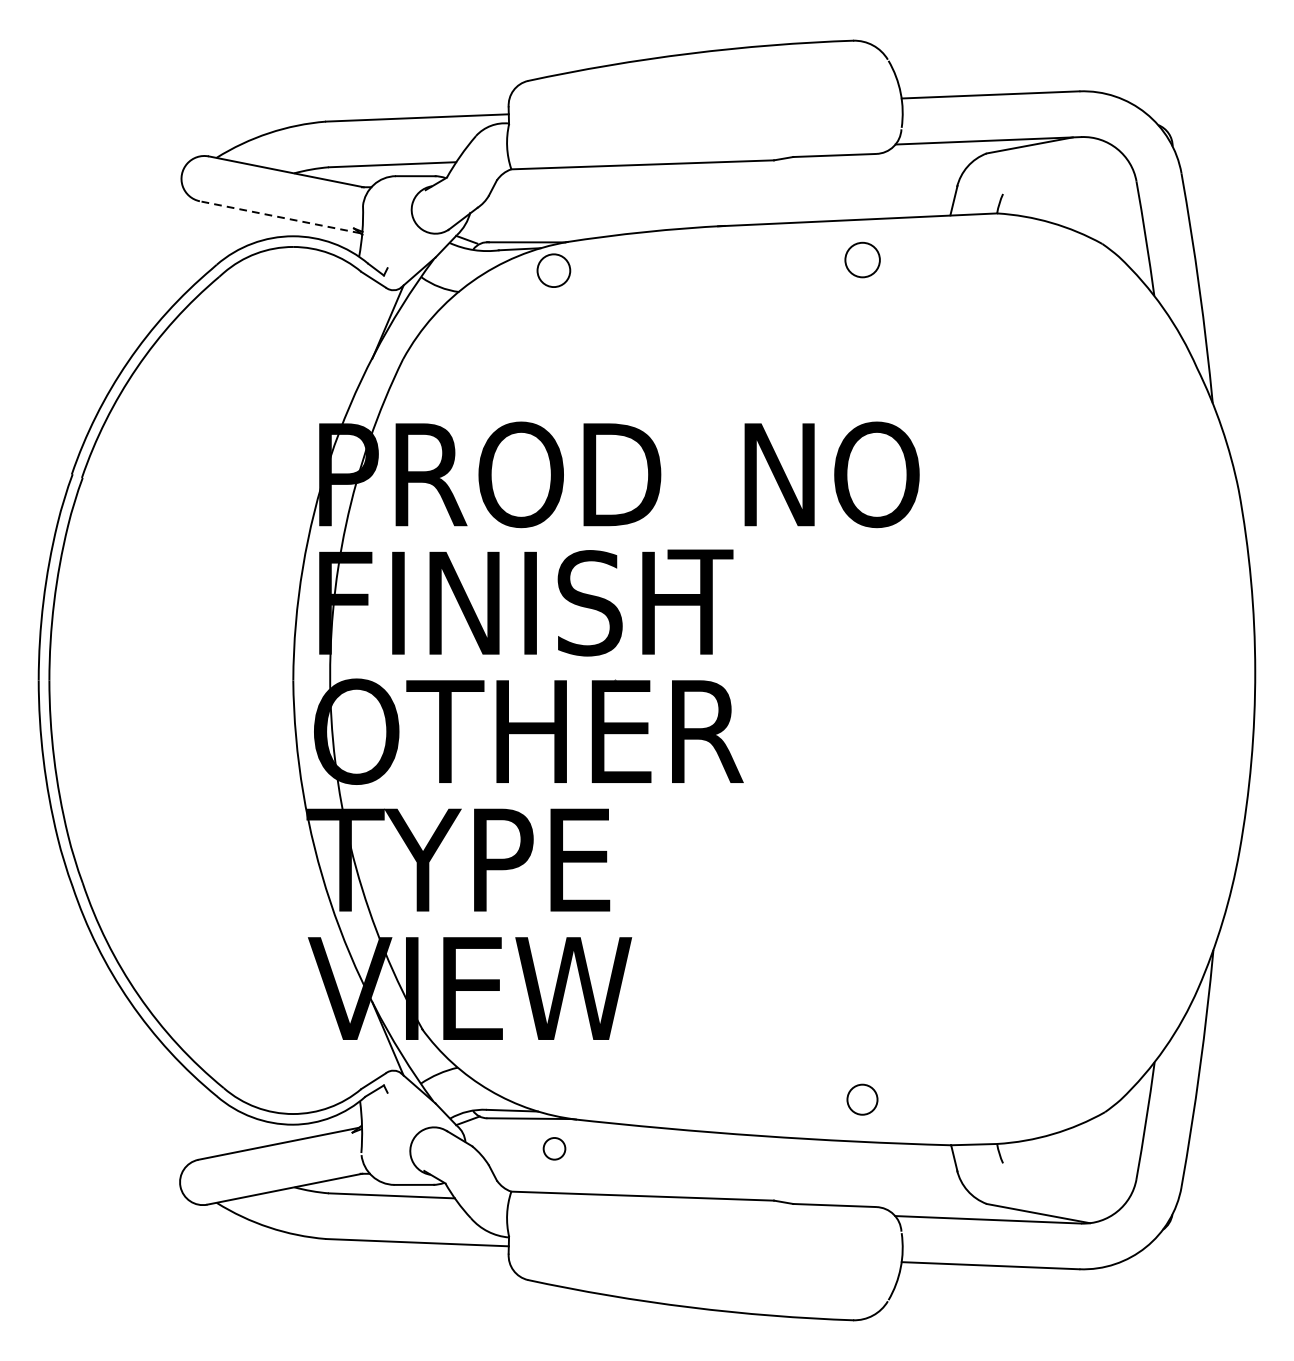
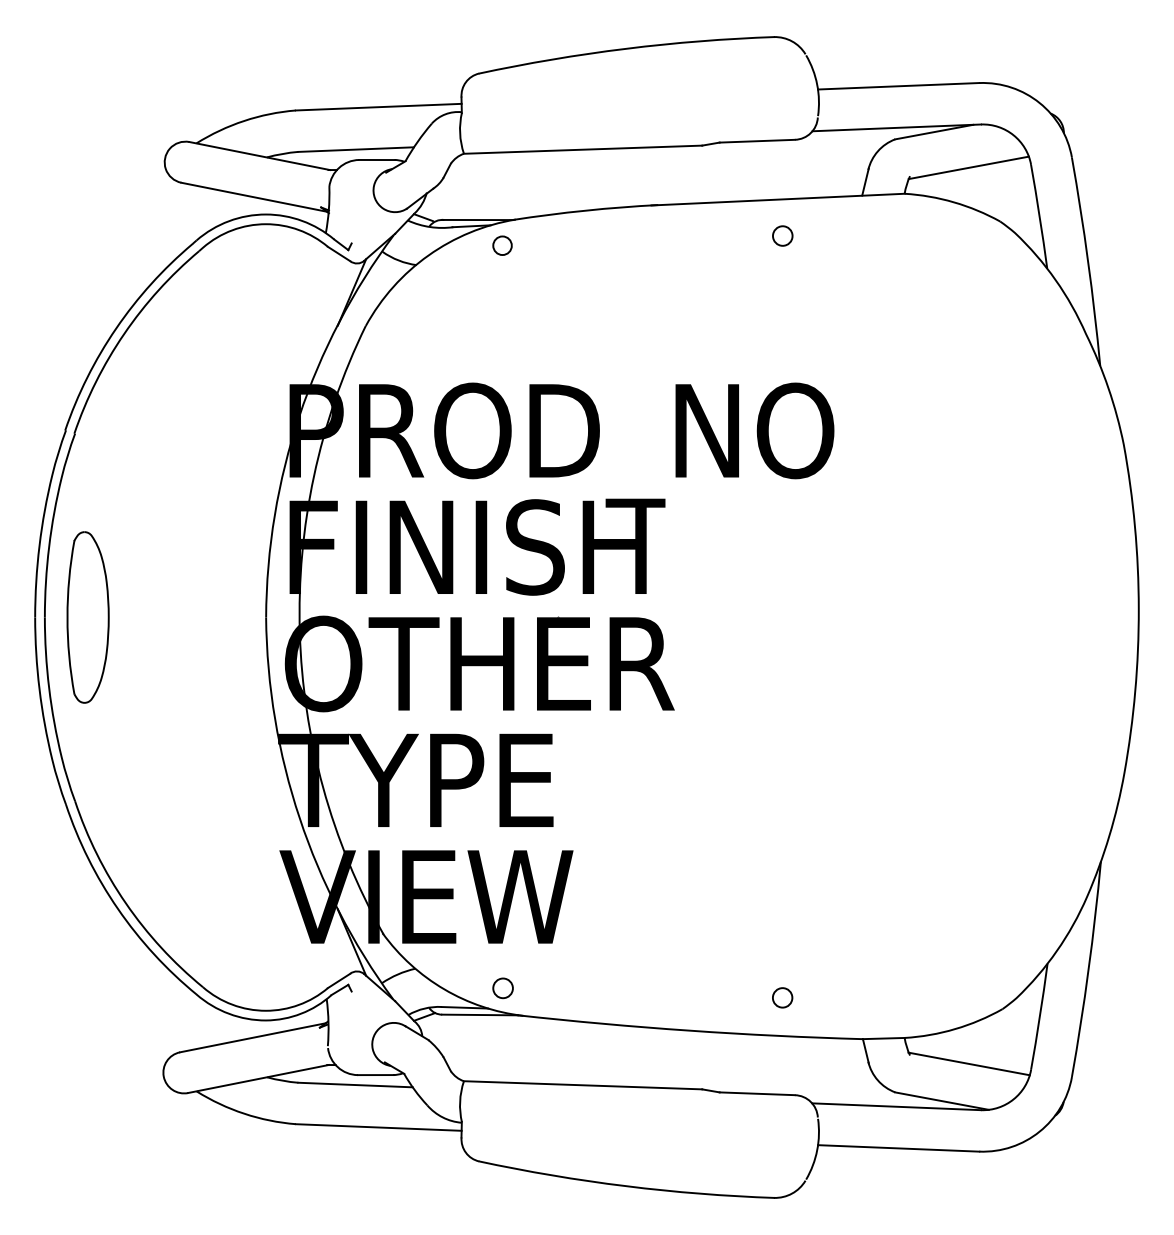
line: (1067, 184) -> (968, 167), added
line: (279, 217) -> (253, 197), dashed -> solid
circle: (862, 259) -> (782, 235), size x0.62
circle: (553, 270) -> (502, 245), size x0.62
part: (96, 680) -> (87, 617), added
circle: (862, 1099) -> (782, 997), size x0.71
circle: (553, 1148) -> (502, 988), moved
line: (1067, 1172) -> (968, 1063), added

